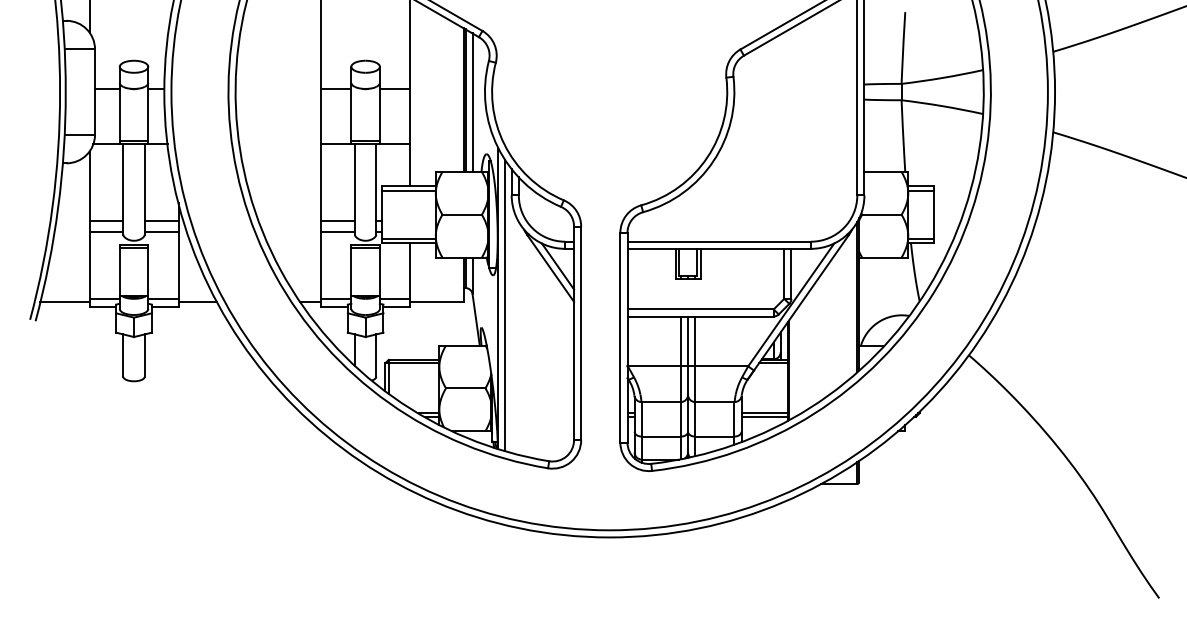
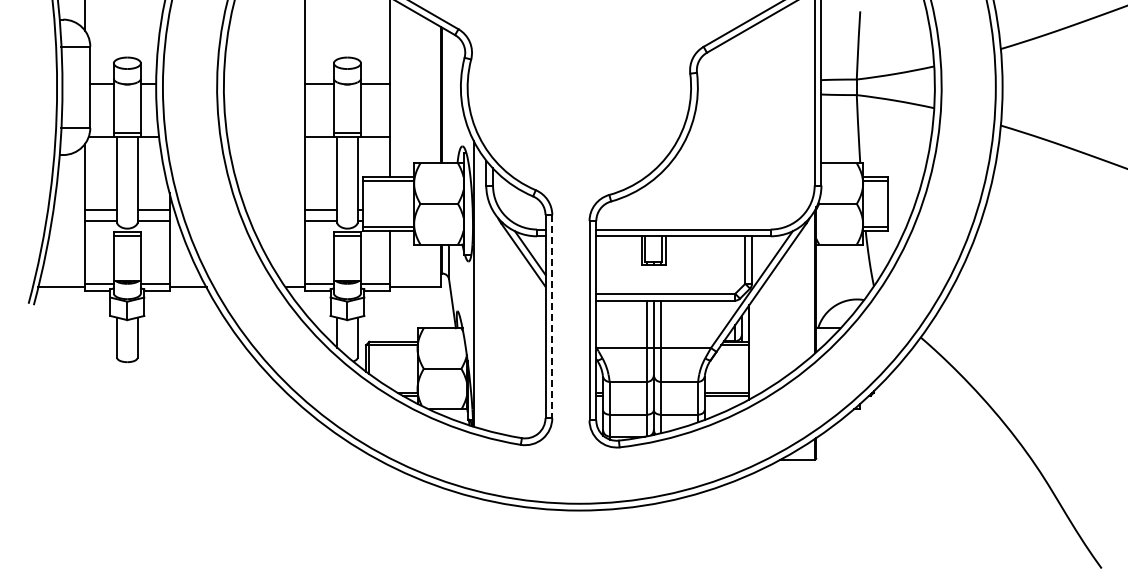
line: (473, 102) -> (449, 97), removed
line: (505, 305) -> (480, 290), removed
line: (581, 334) -> (552, 317), solid -> dashed

